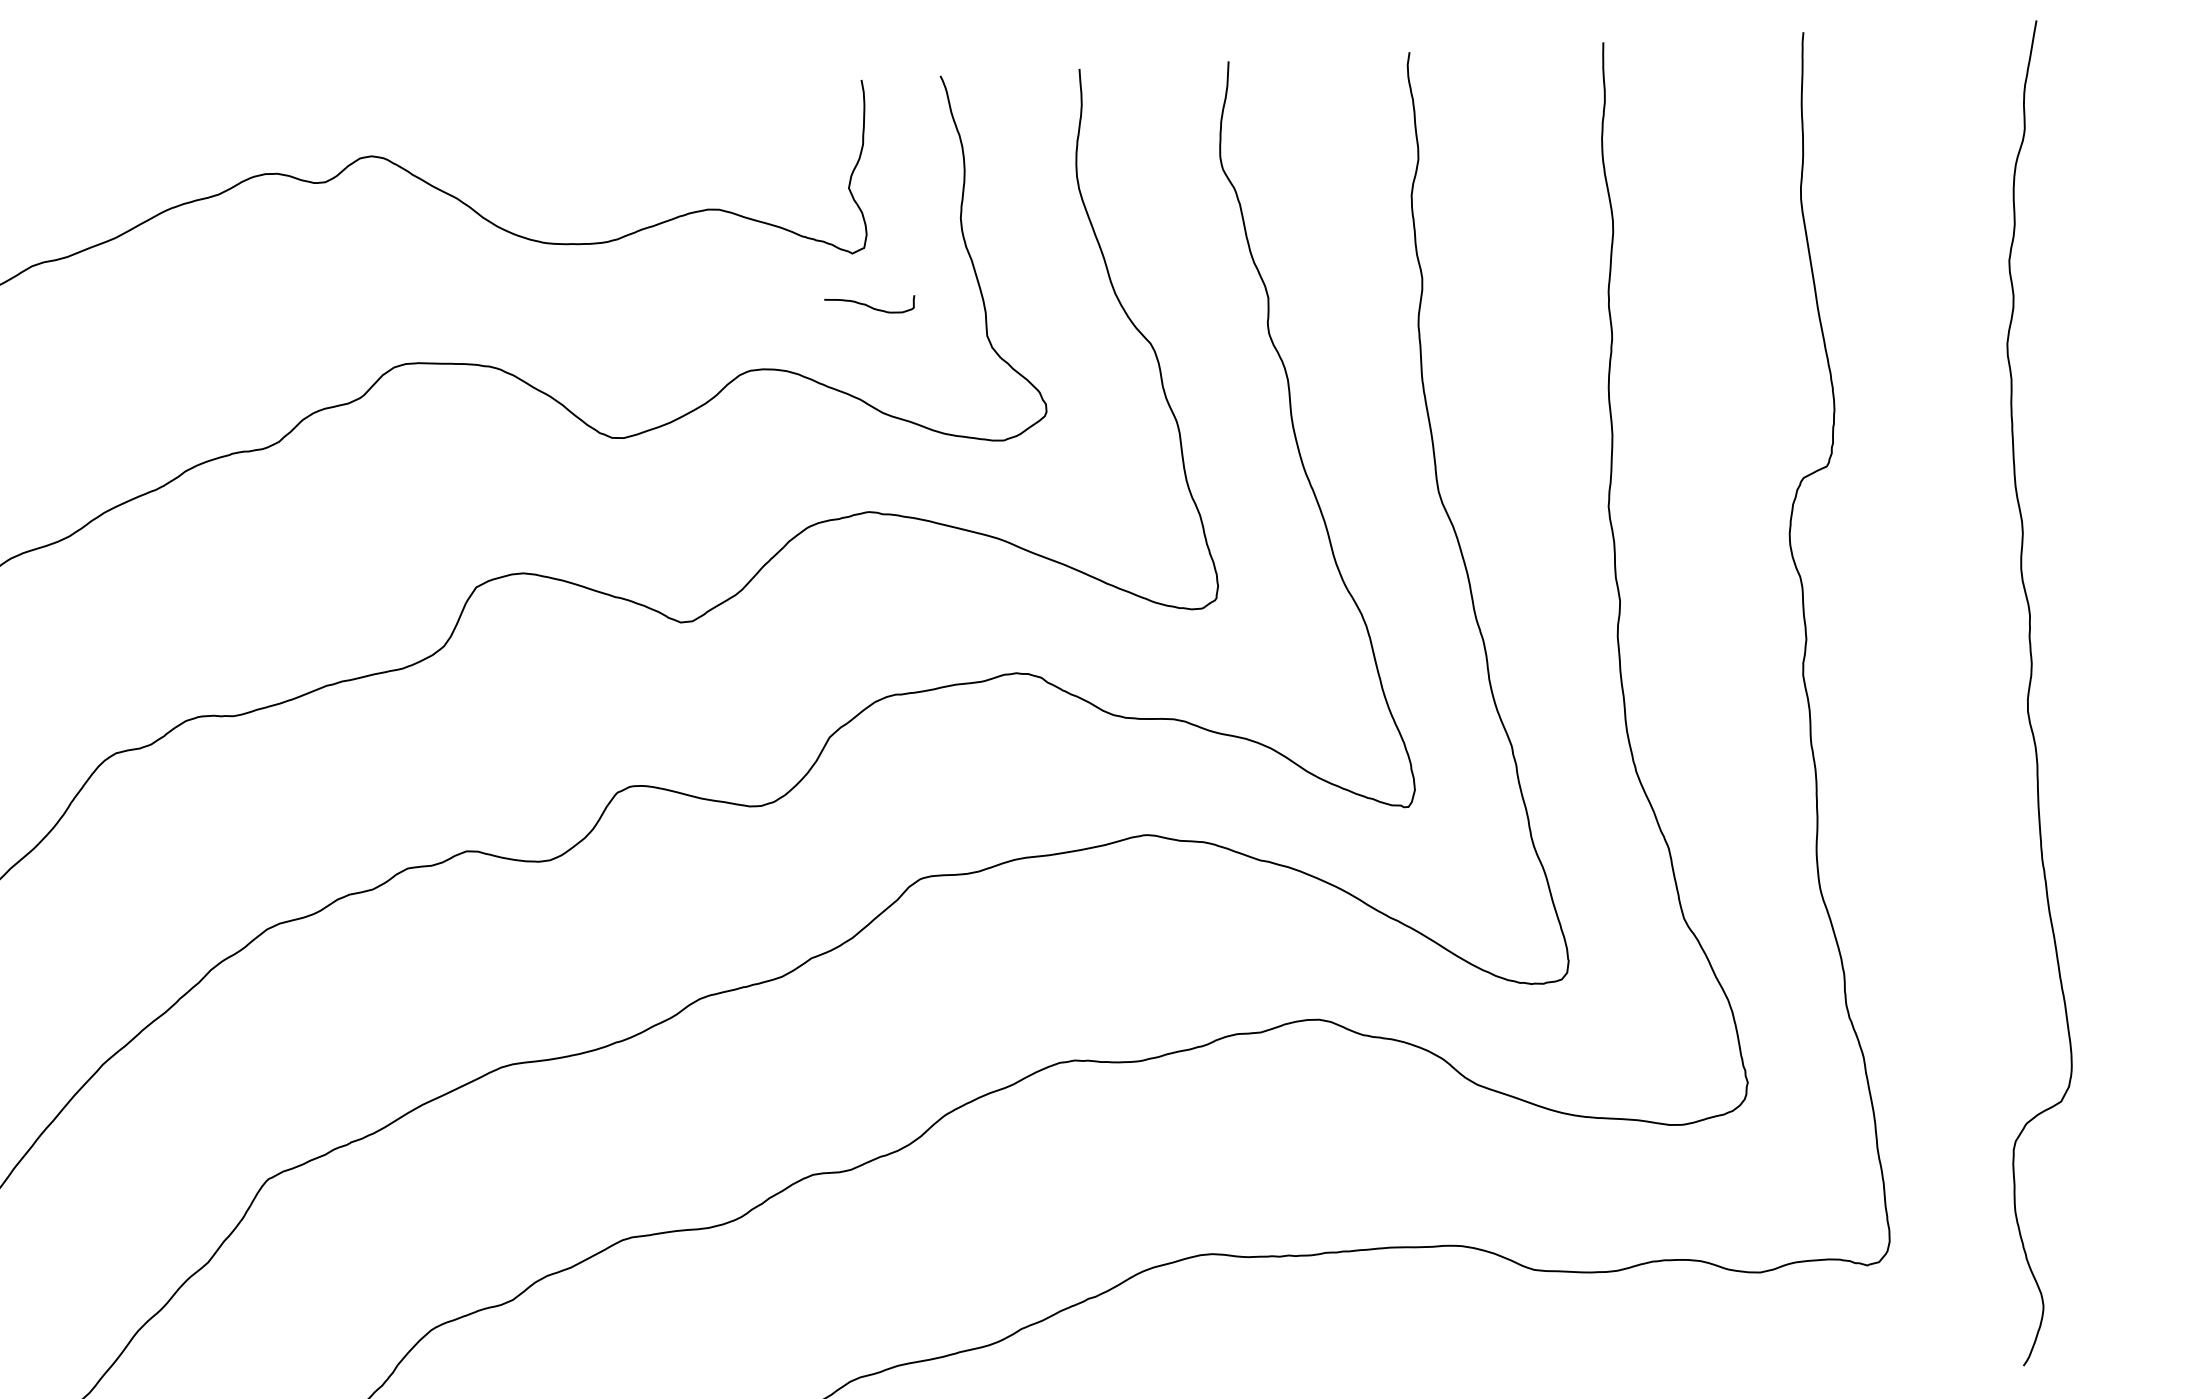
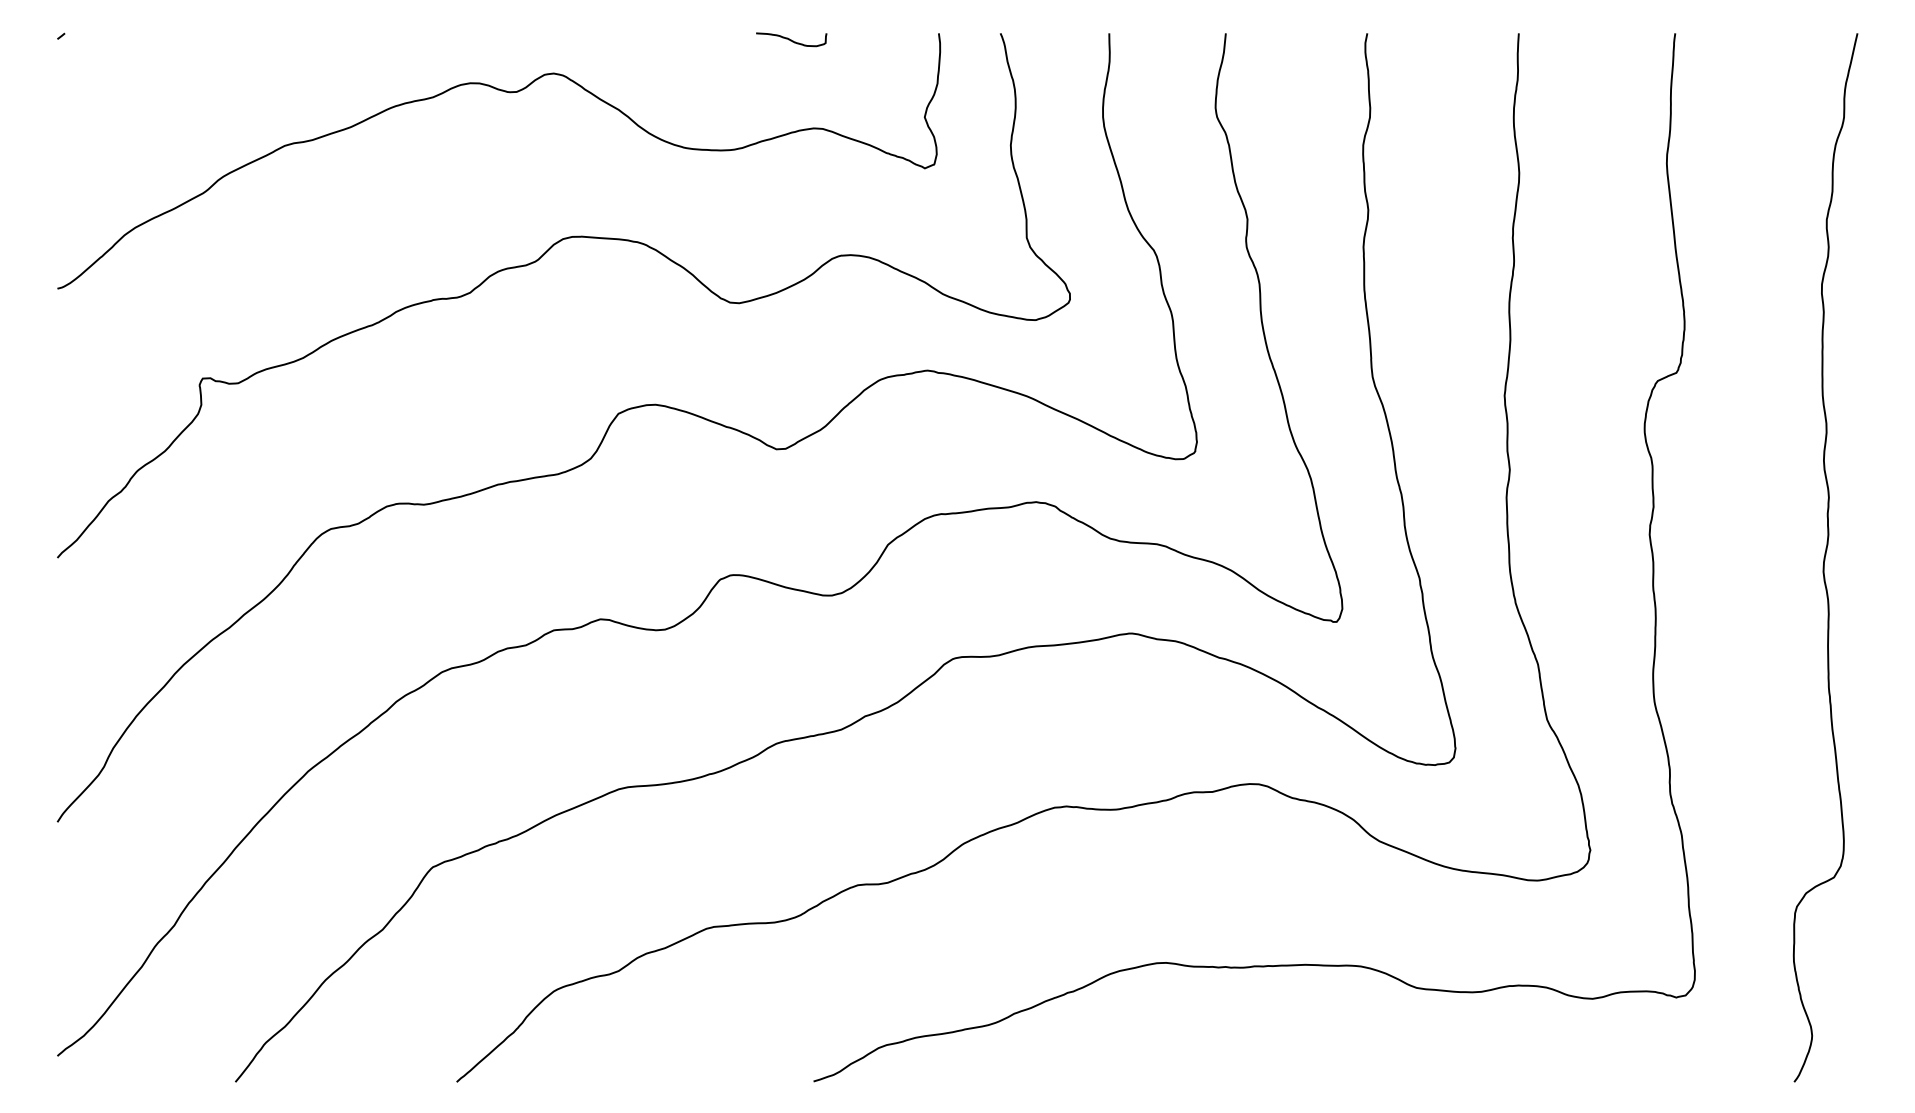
curve: (869, 305) -> (791, 39), moved

